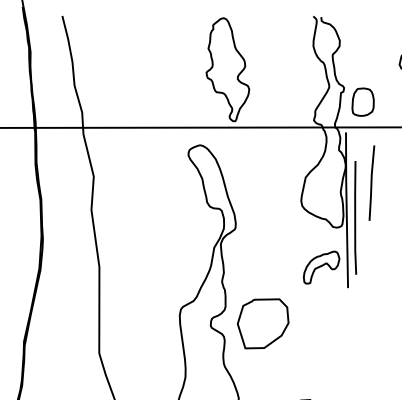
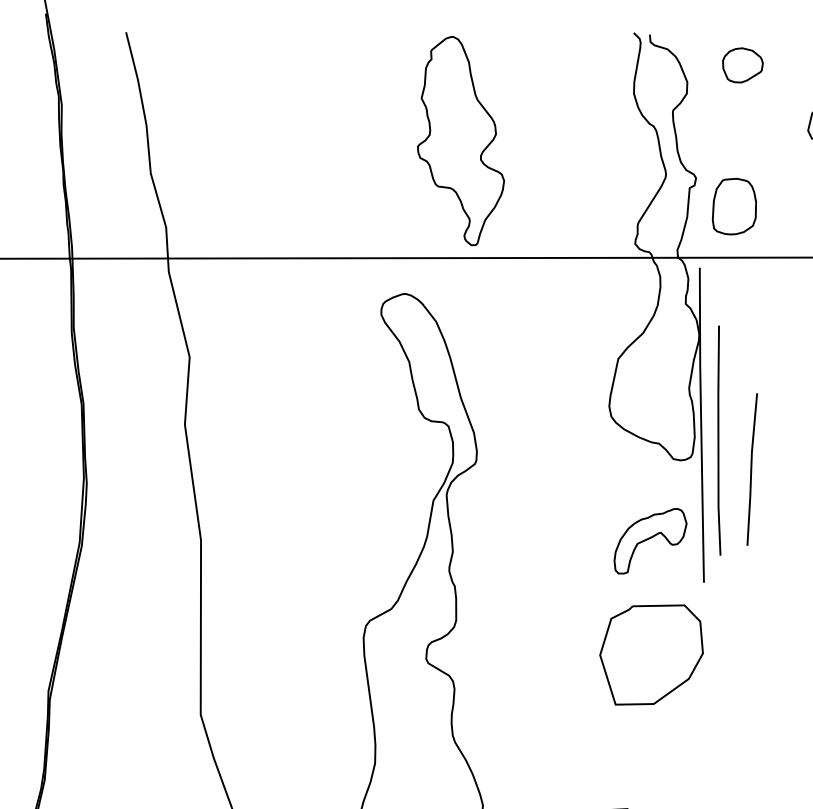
part: (367, 32) -> (743, 65), added
line: (371, 182) -> (751, 468), moved
part: (262, 323) -> (650, 654), moved

